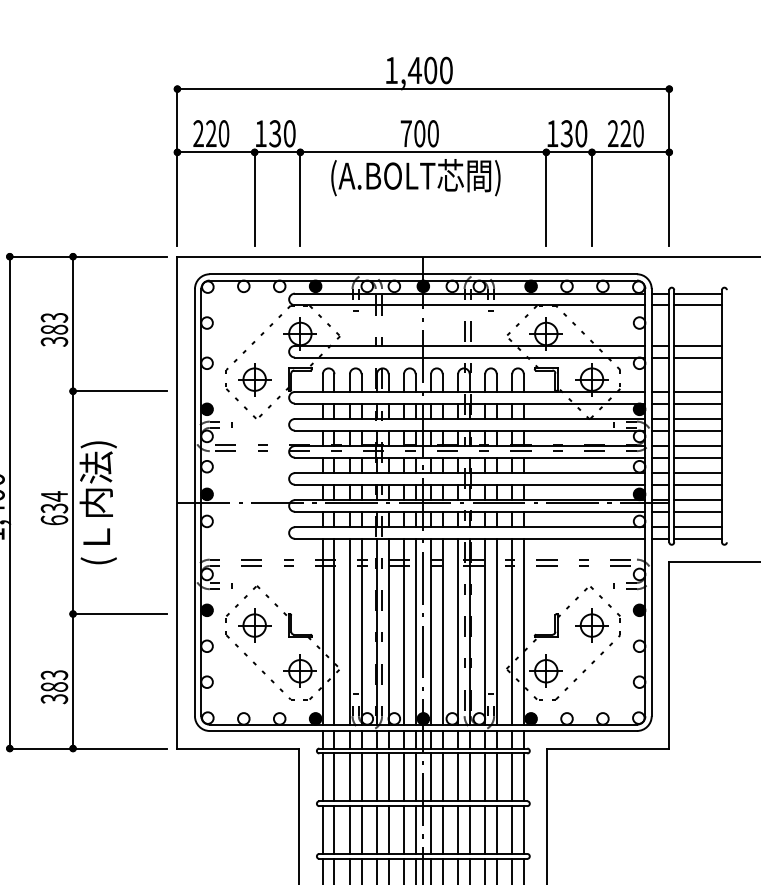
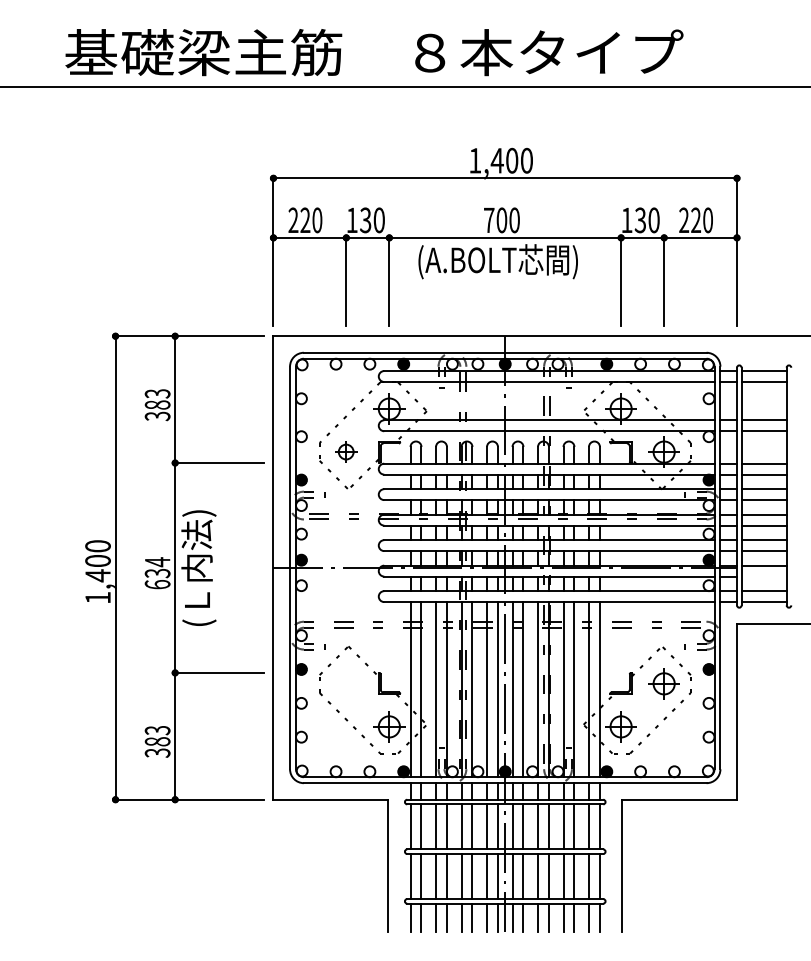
part: (253, 379) -> (345, 451), size x0.7
line: (697, 511) -> (763, 576), removed
part: (253, 625) -> (345, 683), removed

